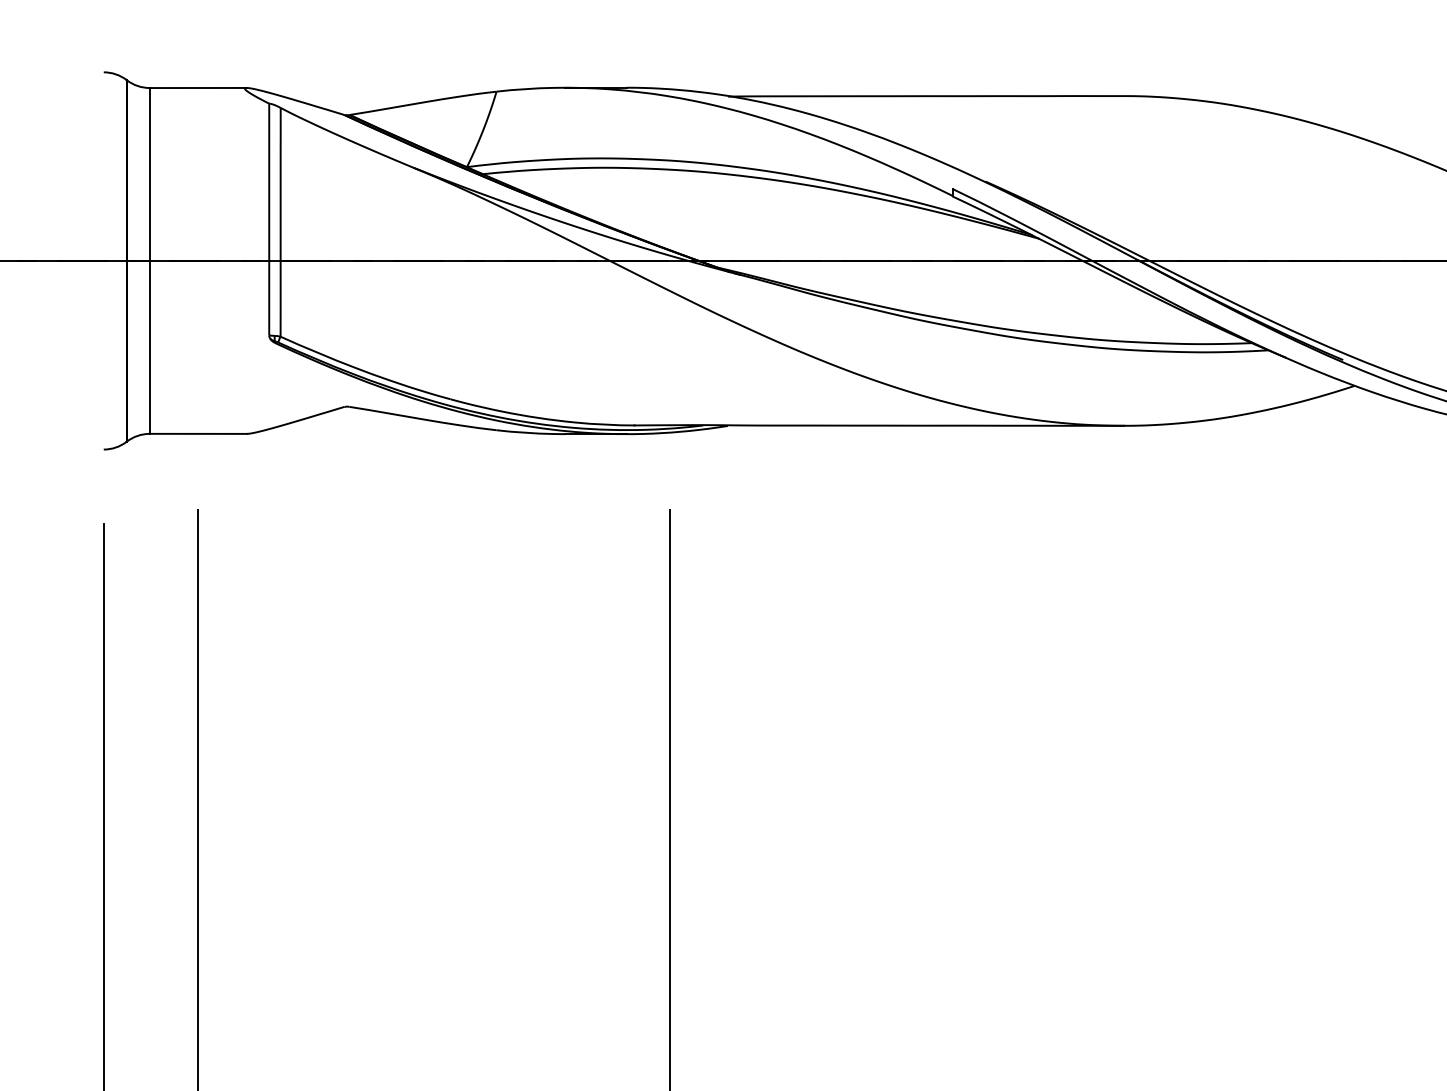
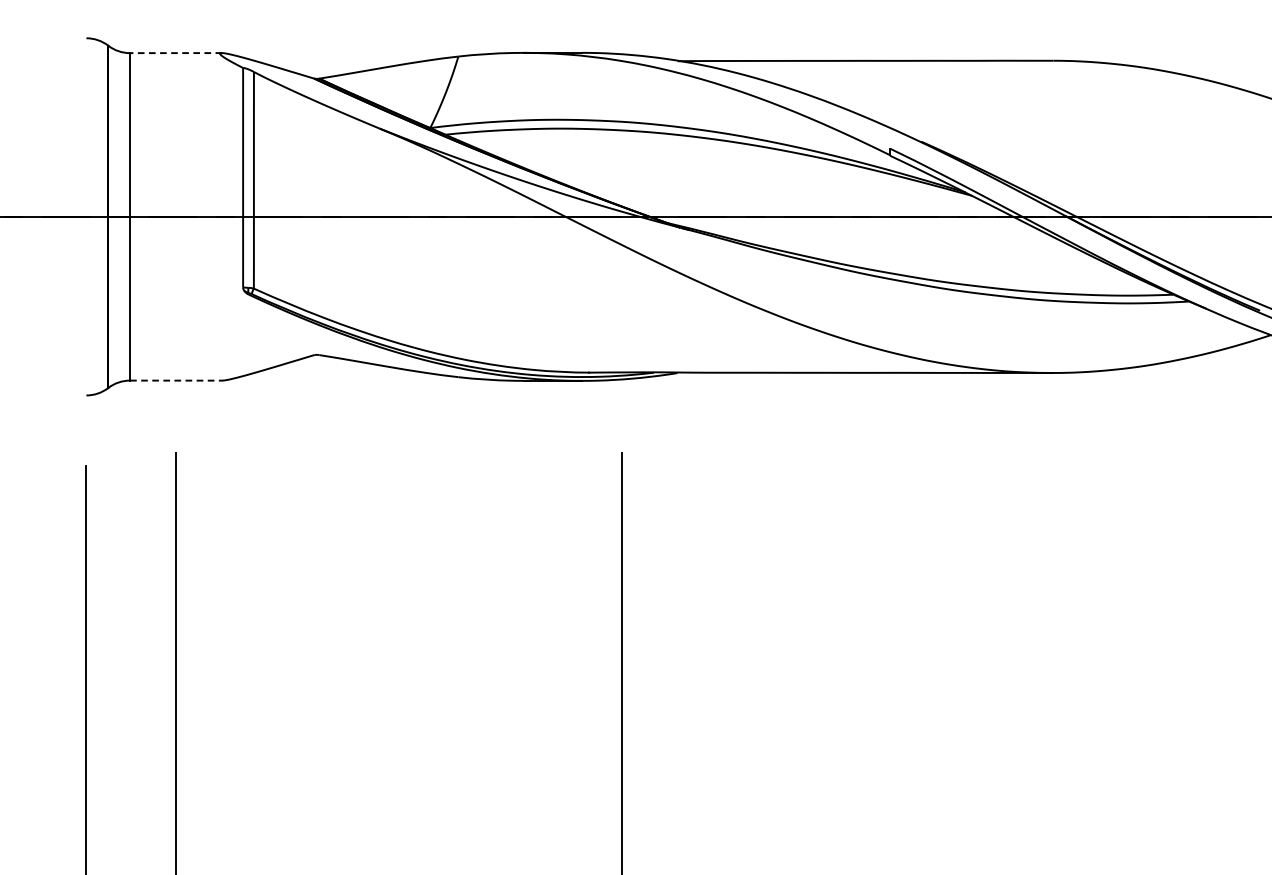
line: (198, 88) -> (176, 53), solid -> dashed
line: (198, 433) -> (176, 380), solid -> dashed

